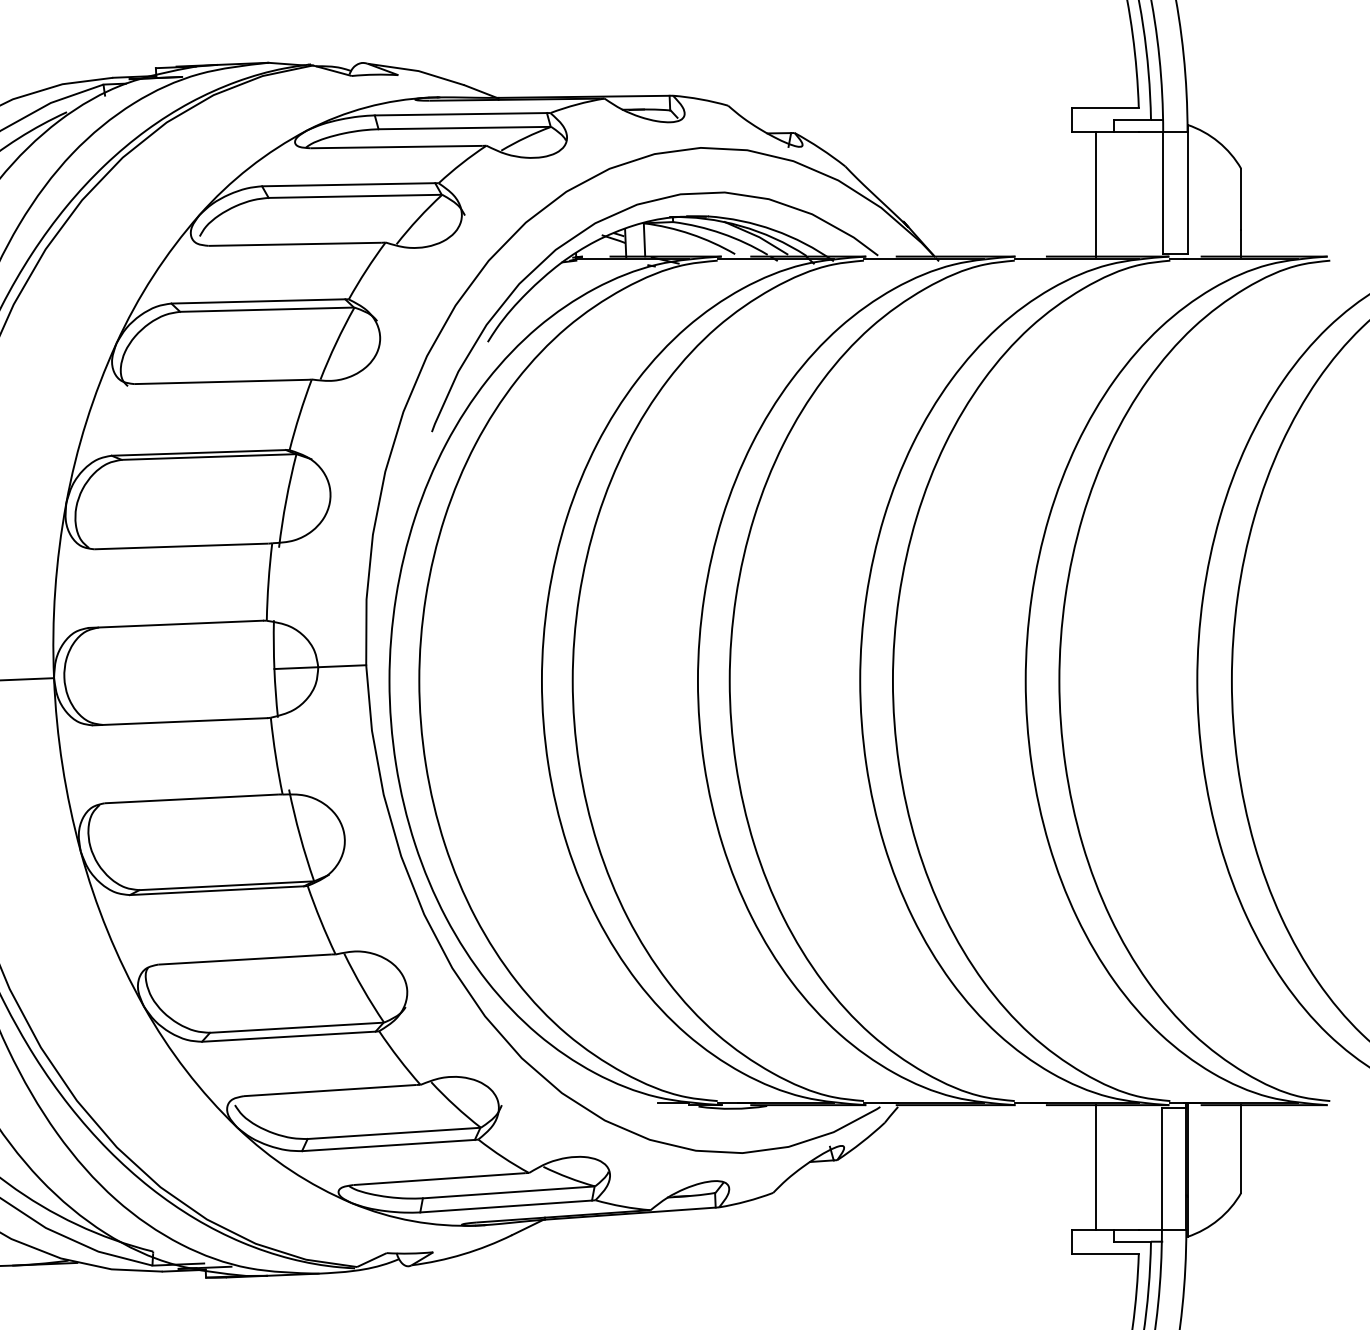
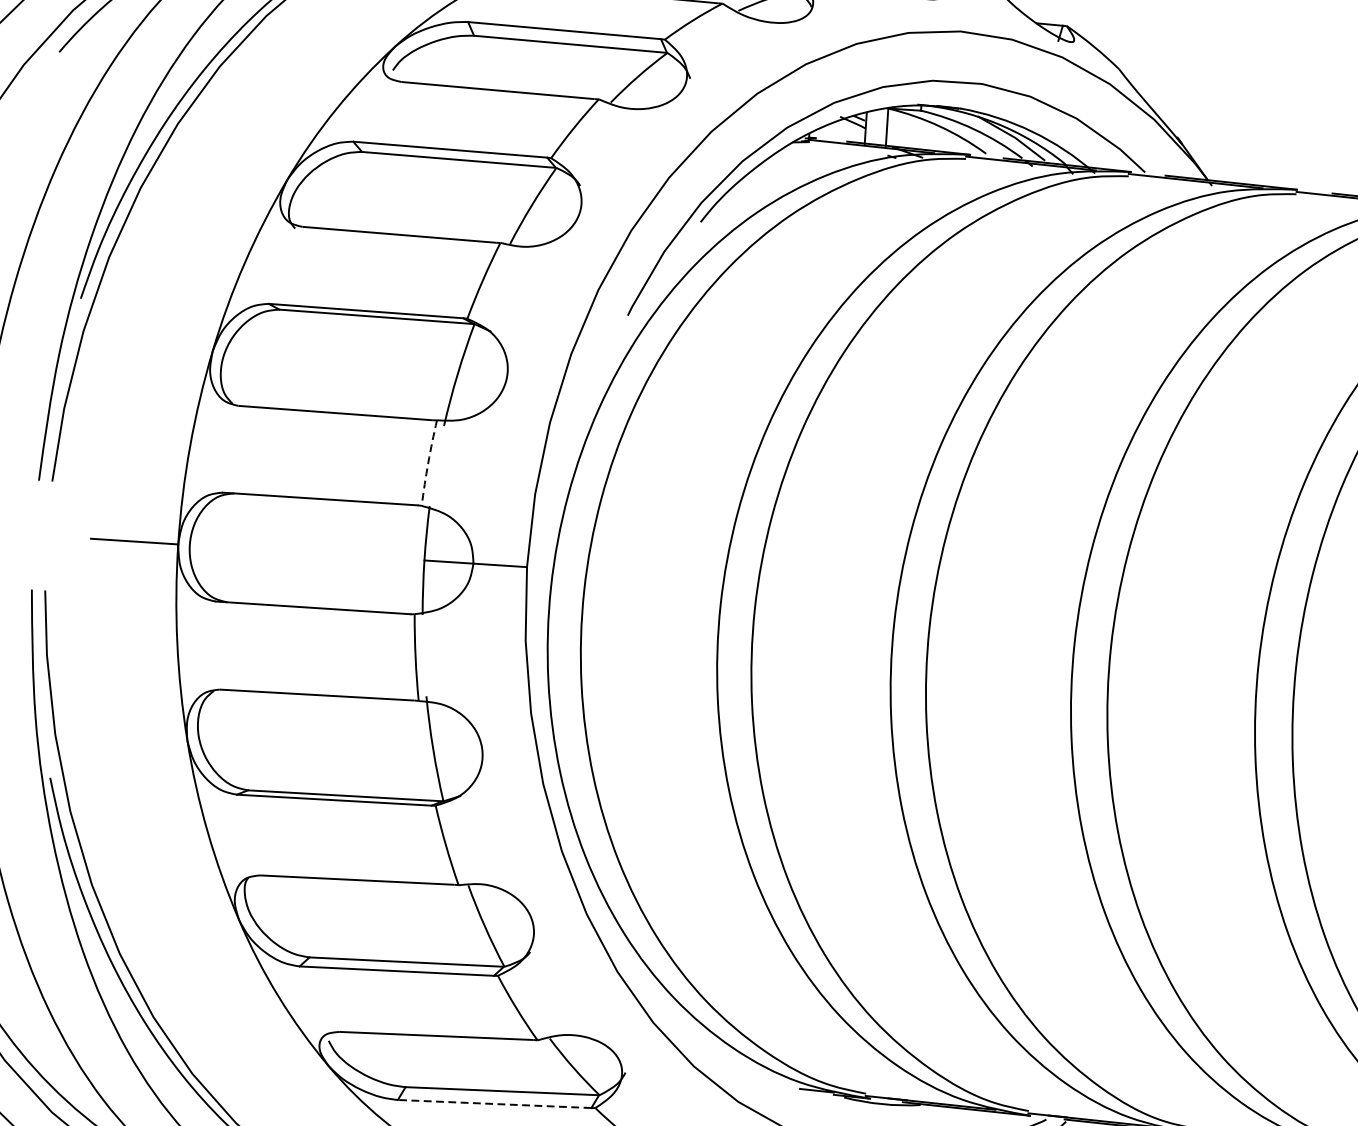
arc: (268, 581) -> (428, 462), solid -> dashed
line: (387, 1145) -> (493, 1103), solid -> dashed

